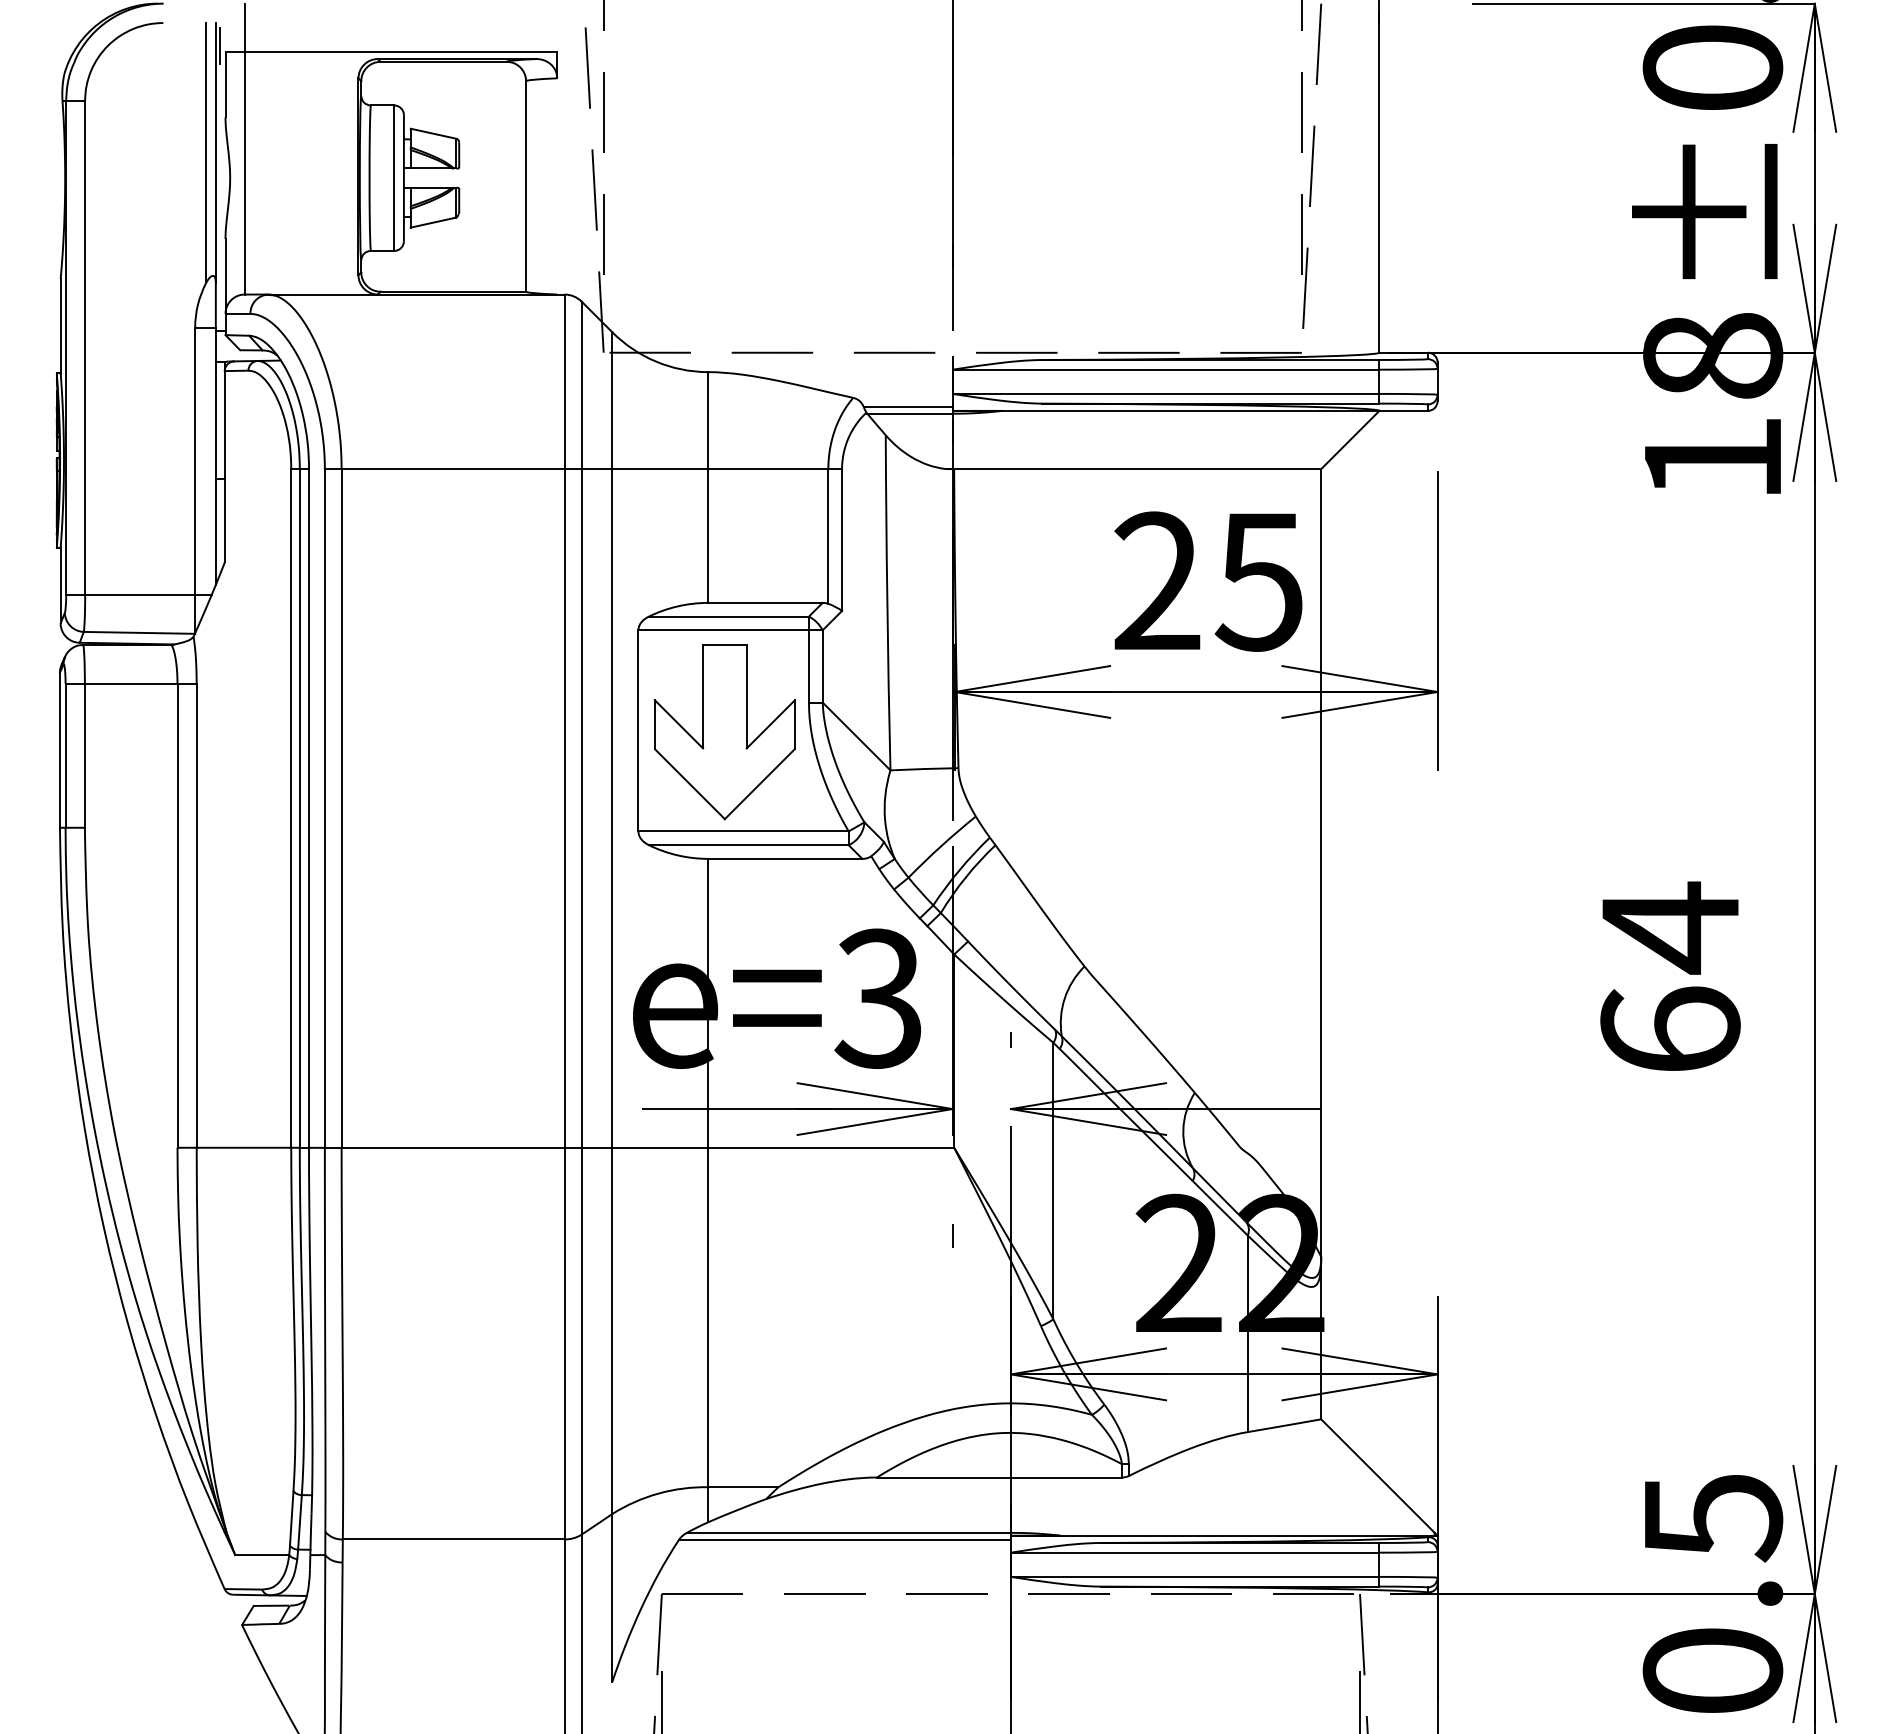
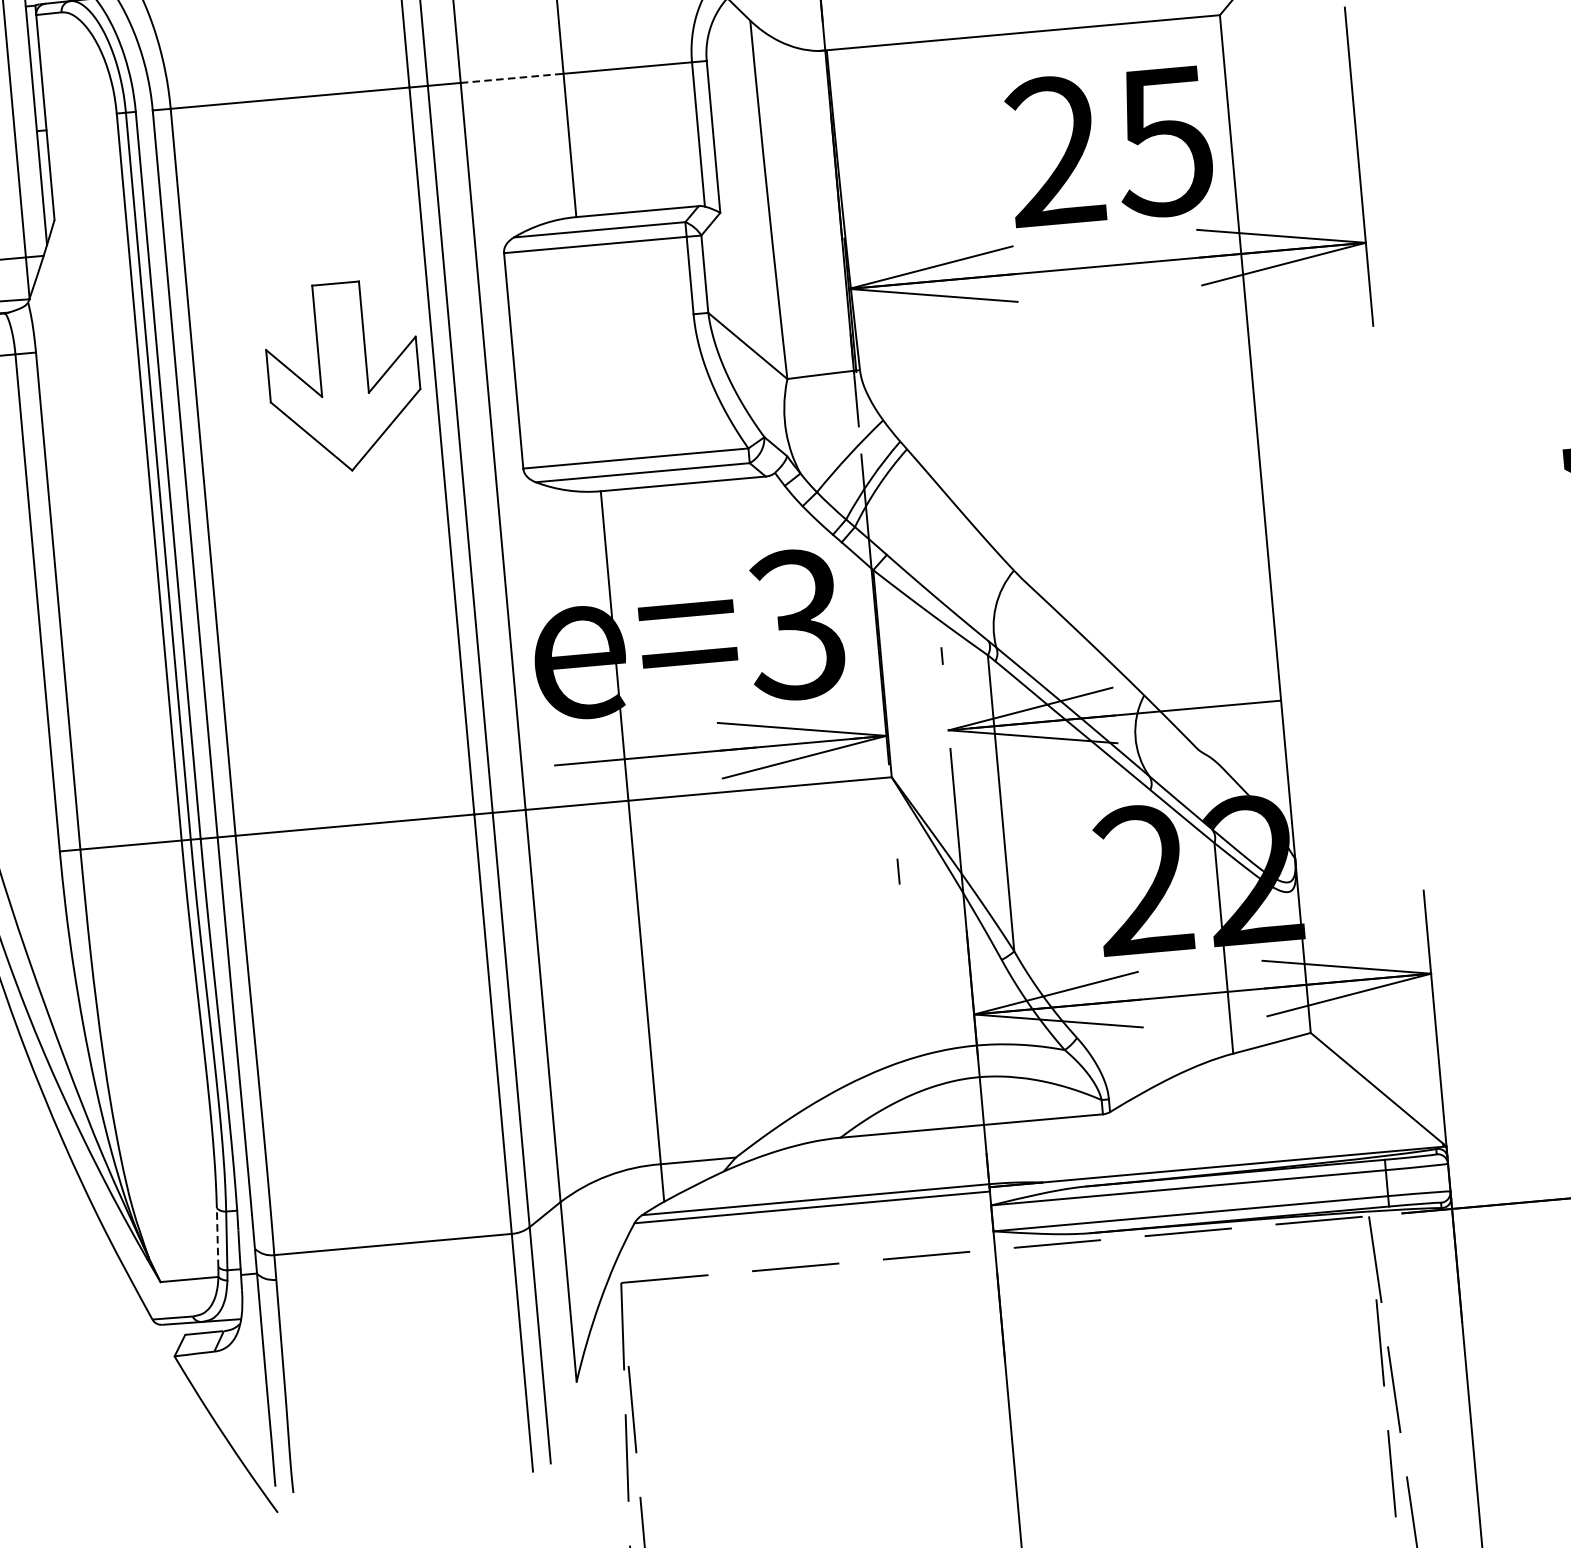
line: (660, 469) -> (512, 78), solid -> dashed
part: (724, 732) -> (343, 377), moved
line: (291, 1518) -> (217, 1237), solid -> dashed

